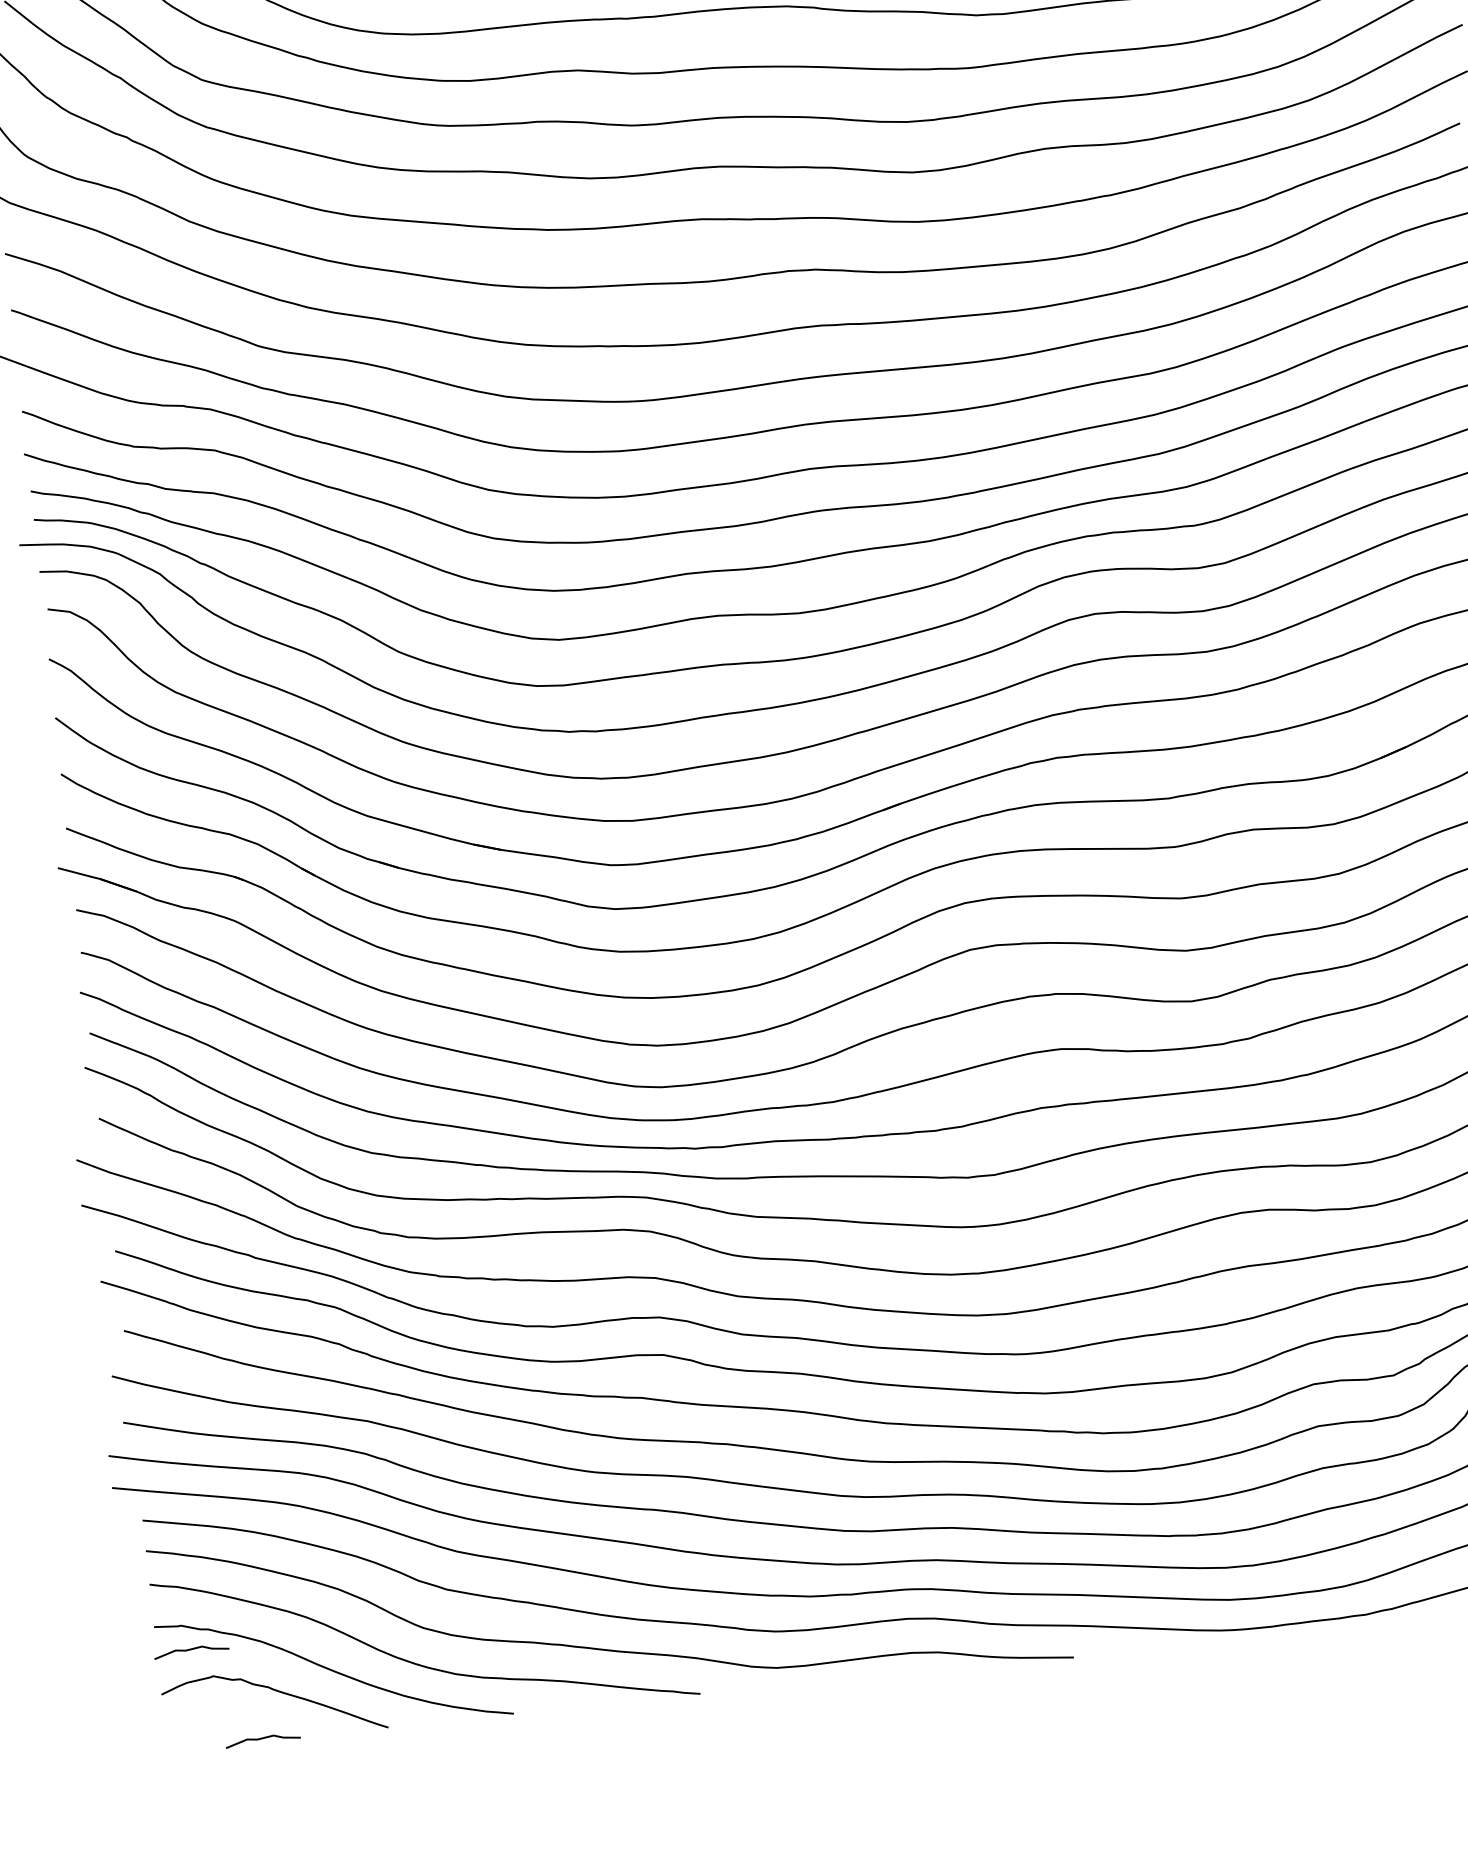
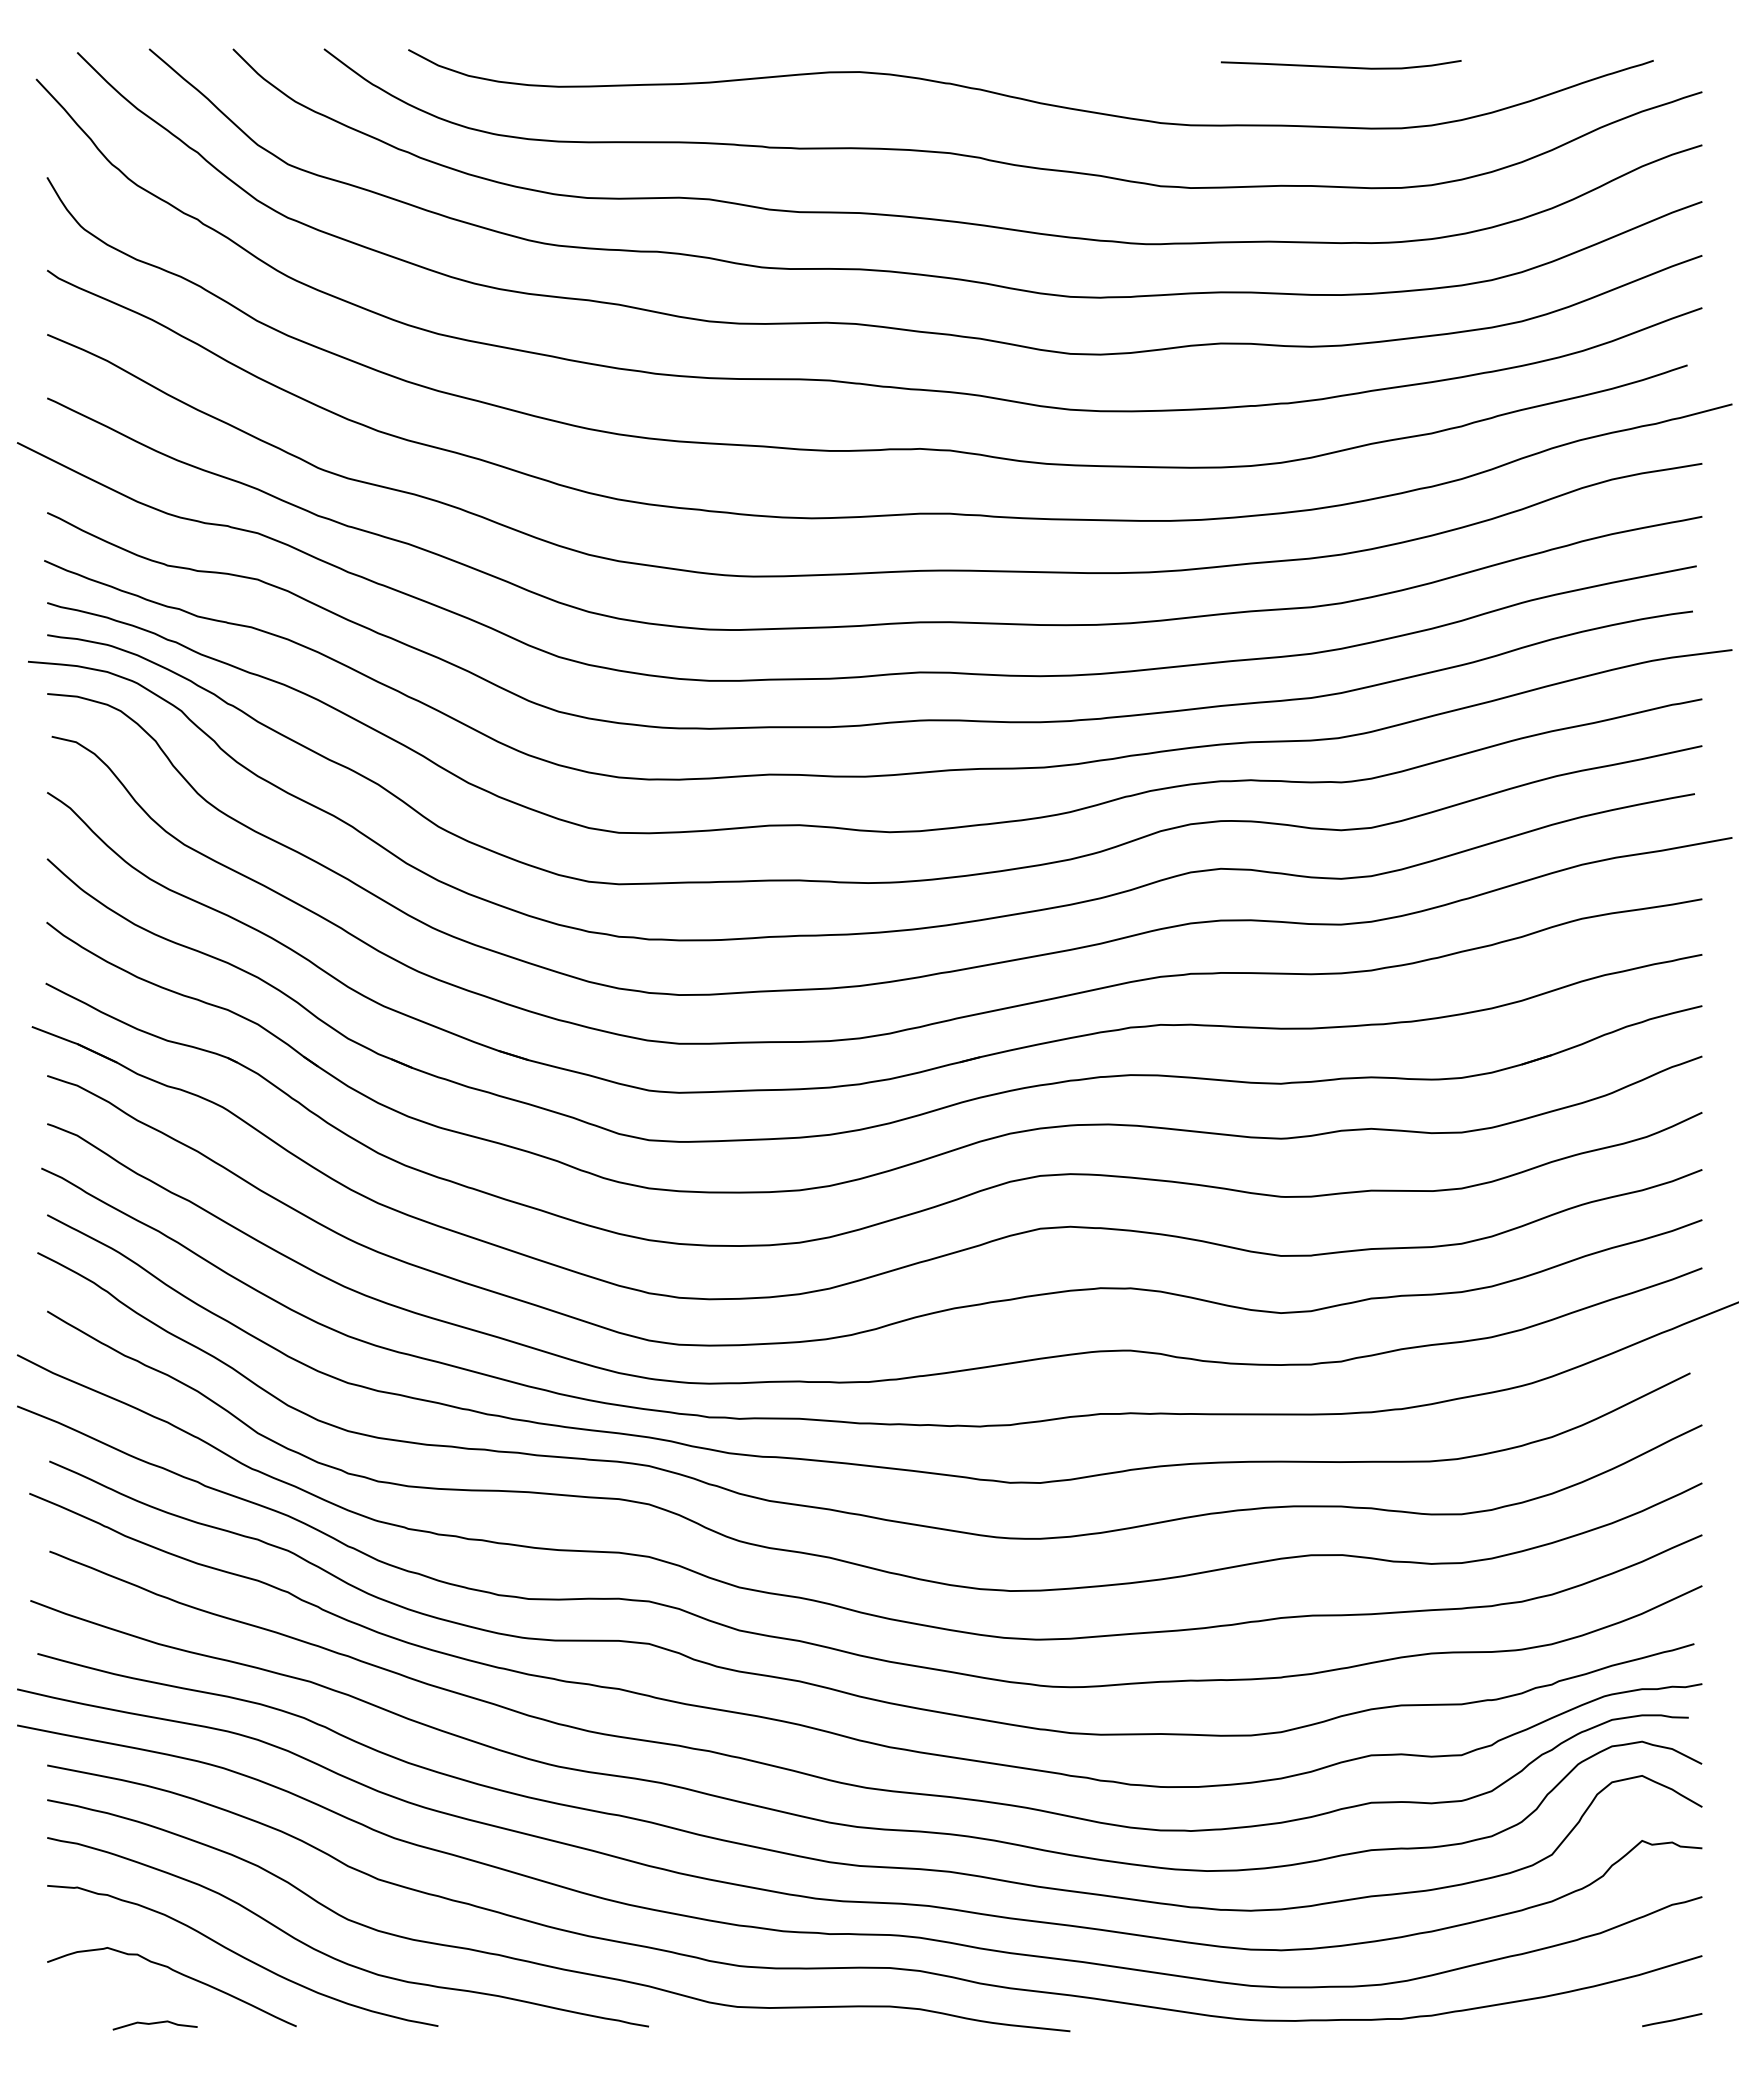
curve: (190, 1650) -> (85, 1916), removed

